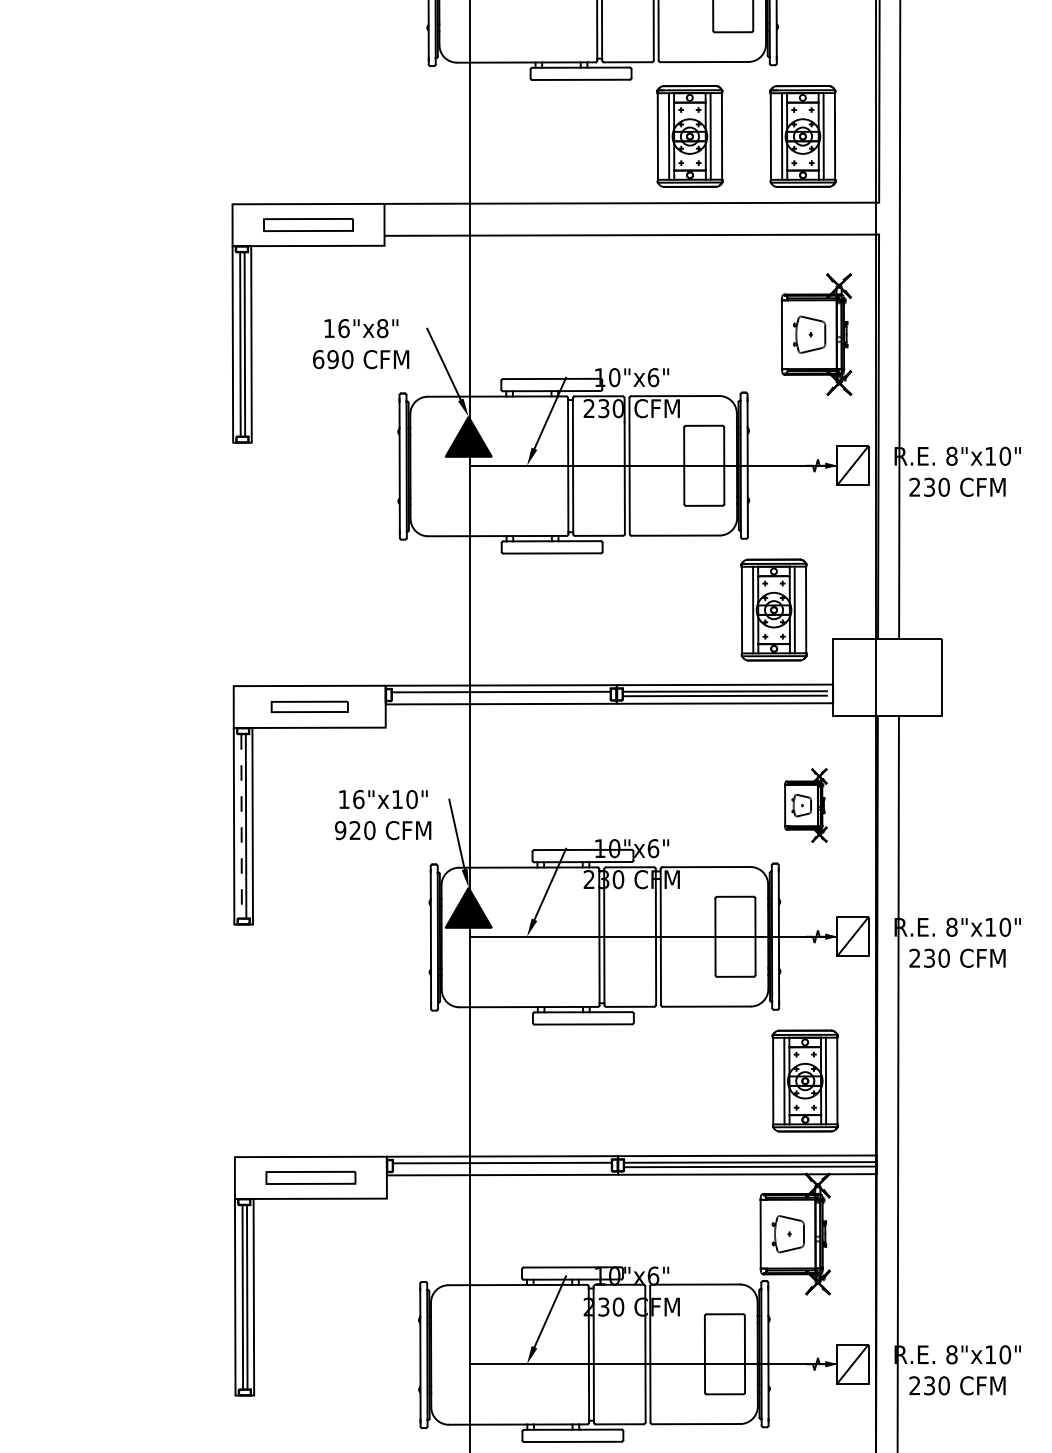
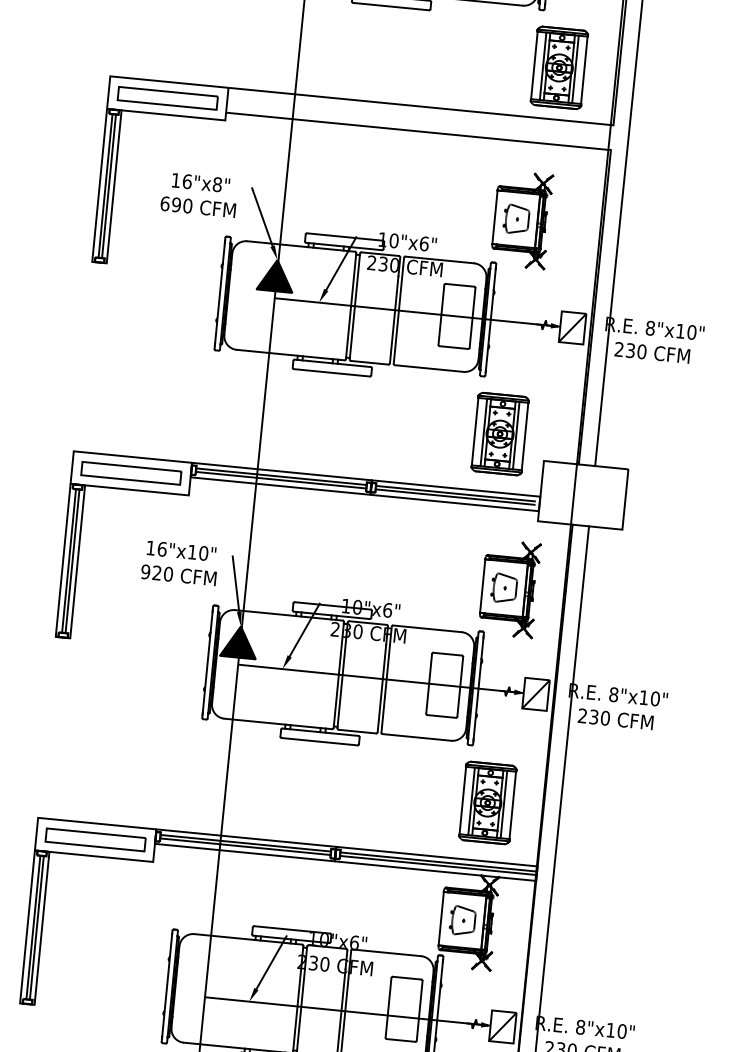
part: (689, 136) -> (471, 59), removed
part: (308, 224) -> (167, 97), size x1.43
part: (816, 334) -> (521, 219), moved
line: (500, 696) -> (280, 480), added
part: (309, 706) -> (131, 473), size x1.67
part: (805, 805) -> (509, 588), size x1.67
line: (241, 826) -> (68, 561), dashed -> solid
line: (502, 1167) -> (245, 846), added
part: (310, 1177) -> (95, 839), size x1.43

